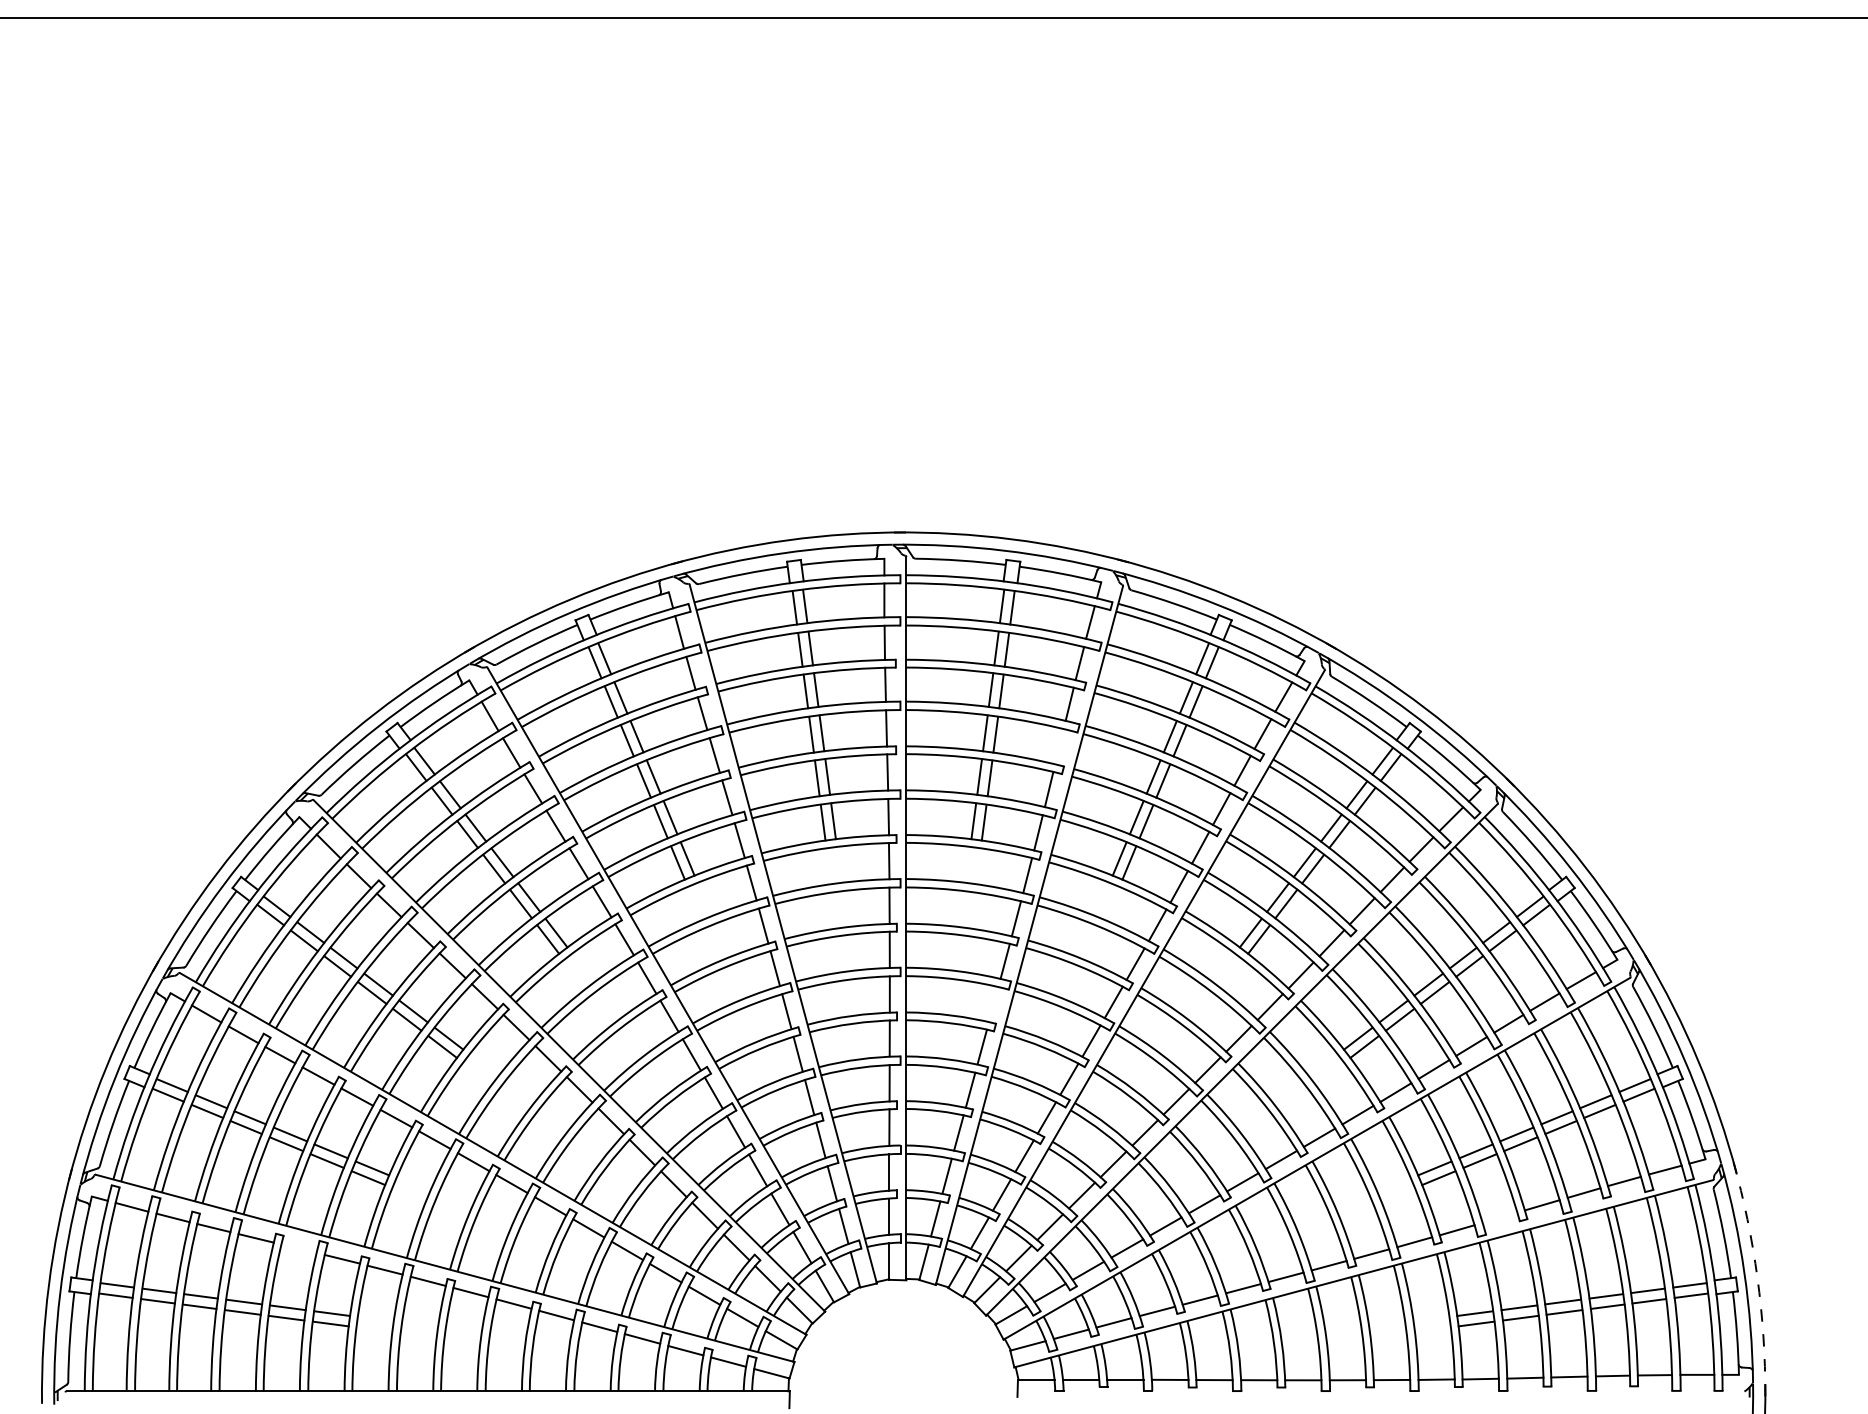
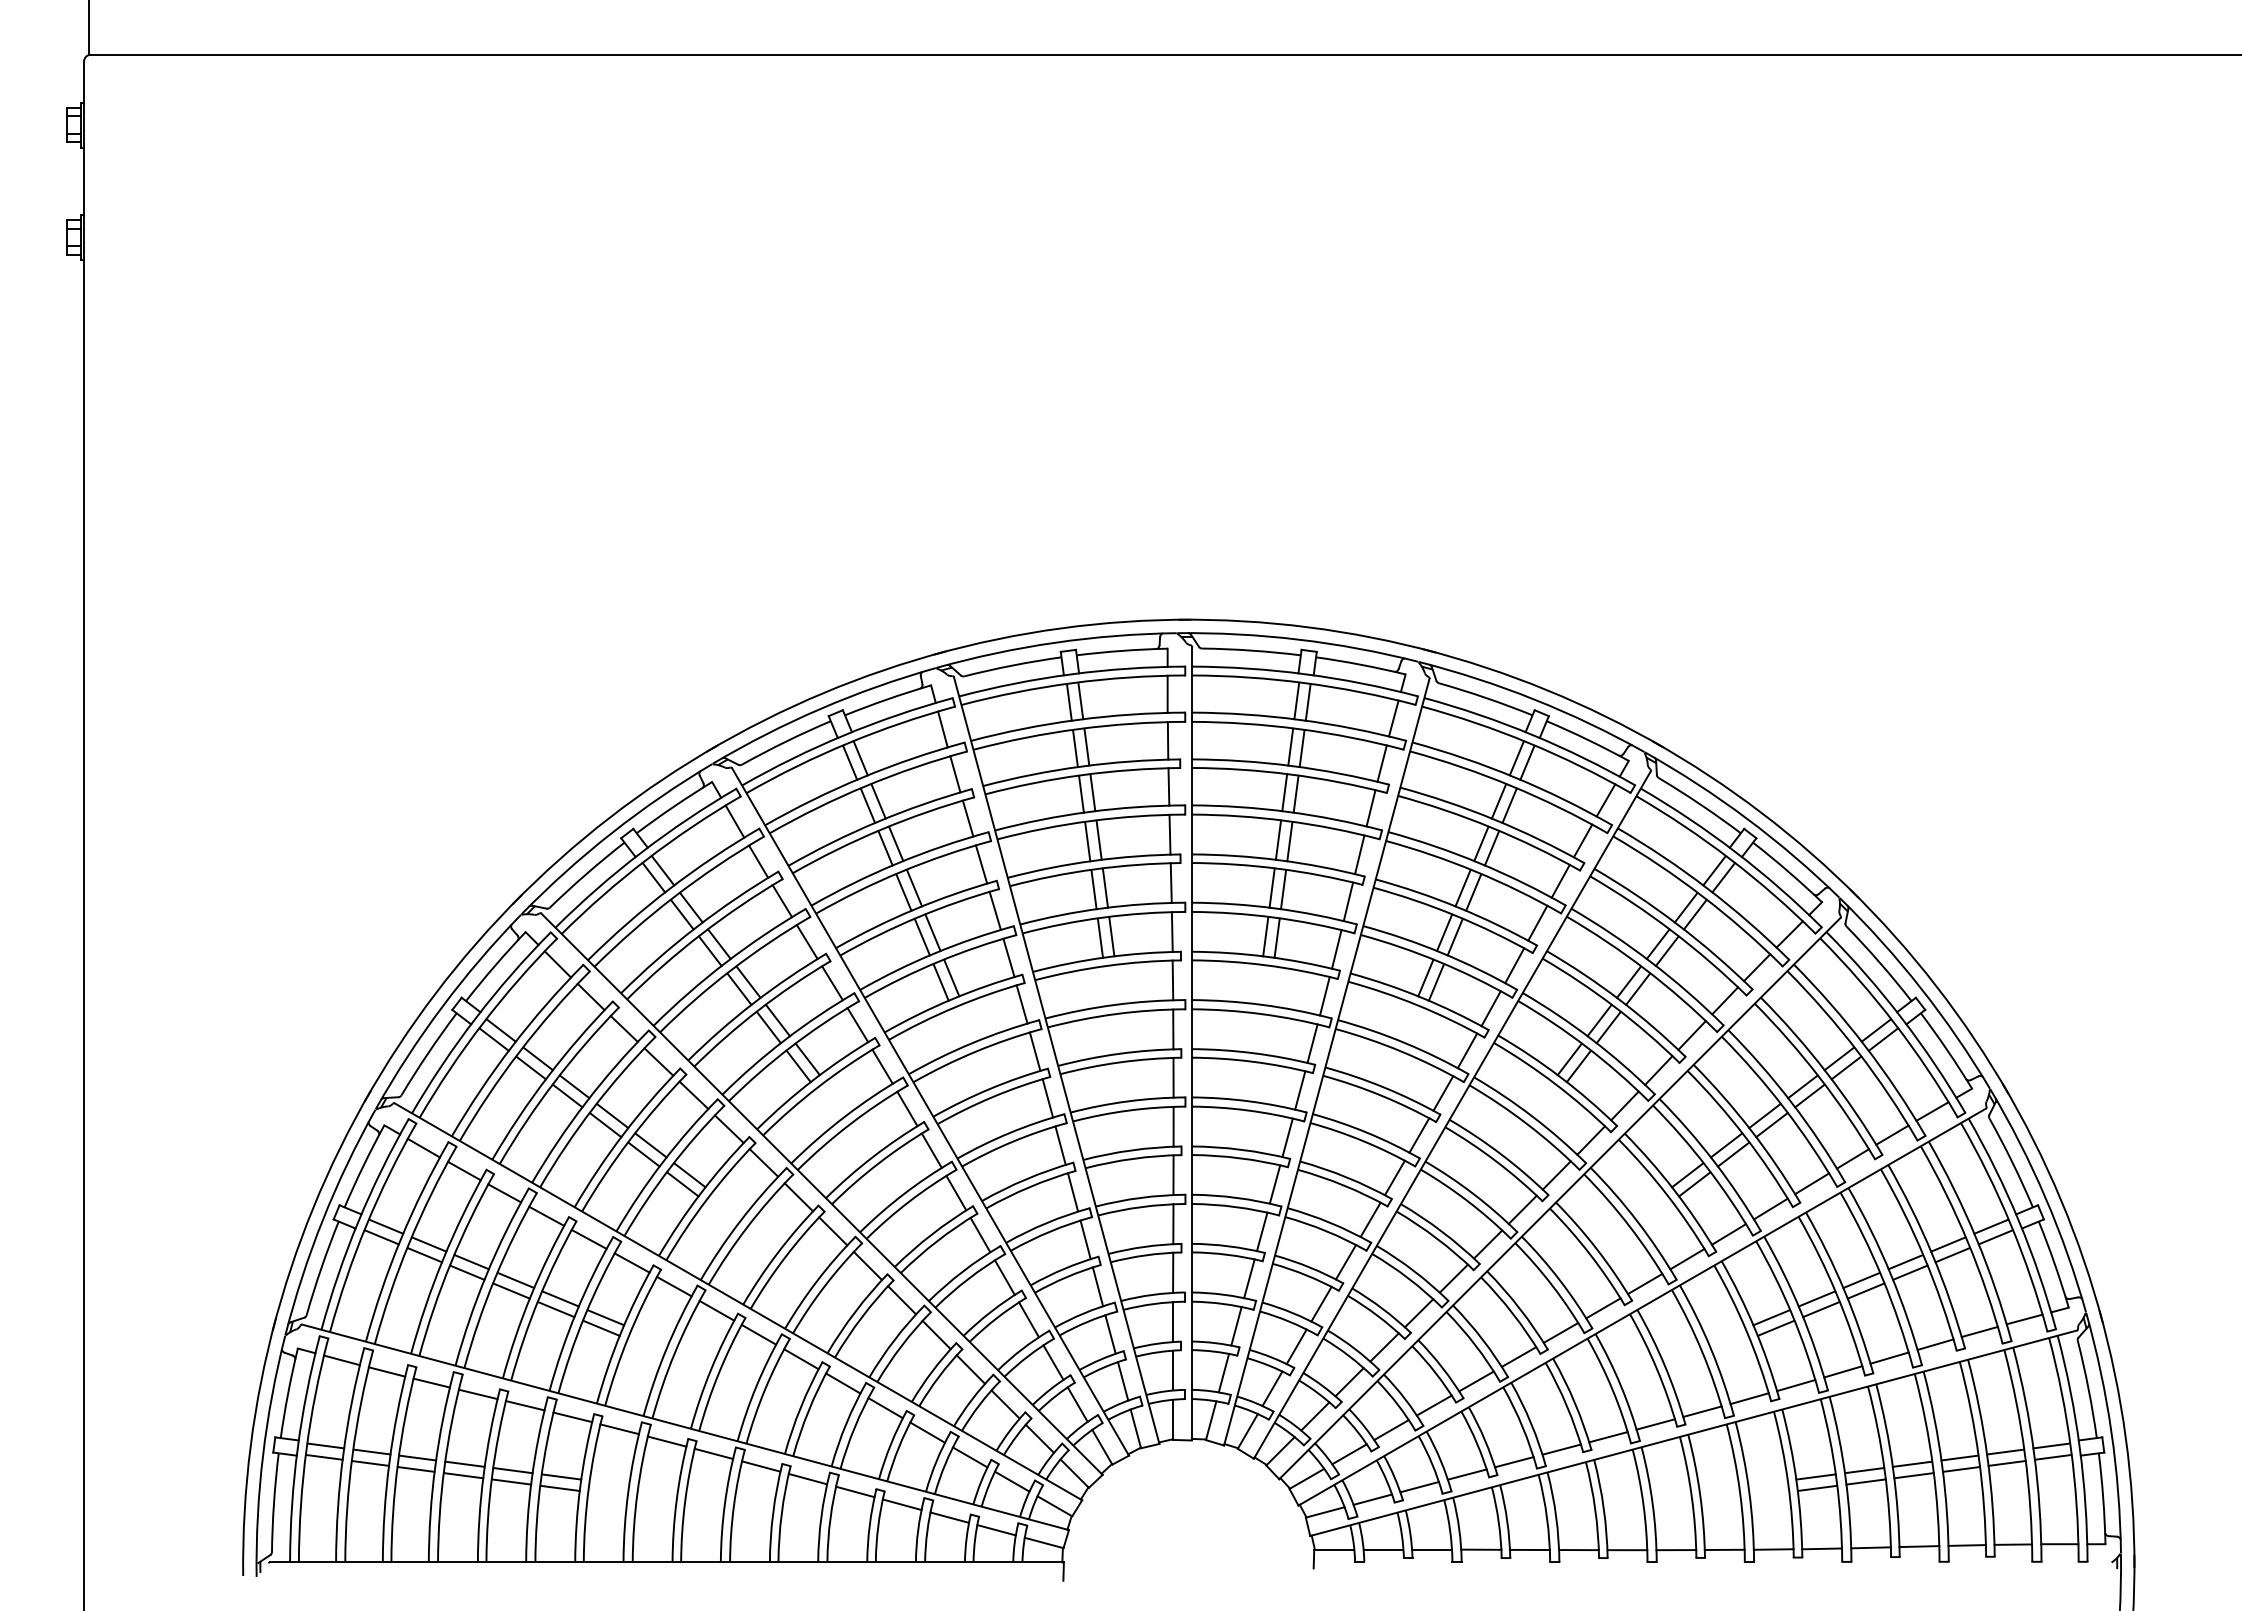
line: (1059, 746) -> (1359, 854), added
line: (993, 1004) -> (1287, 1137), added
line: (1500, 1217) -> (1843, 1371), added
line: (298, 1248) -> (524, 1405), added
arc: (1757, 1277) -> (2125, 1437), dashed -> solid

